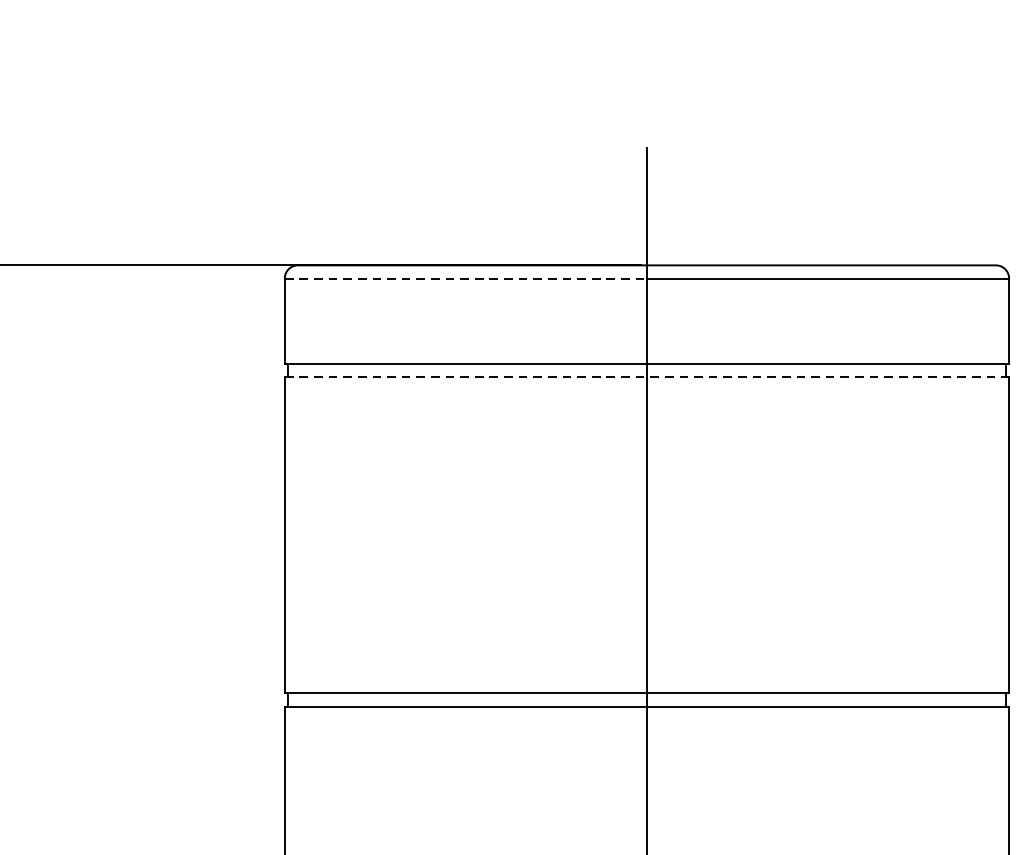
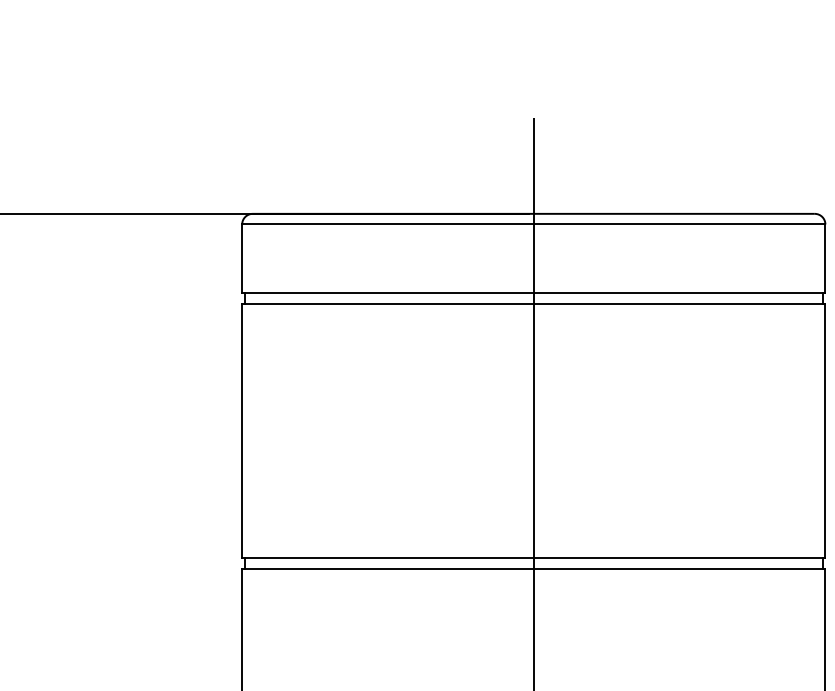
line: (465, 278) -> (387, 224), dashed -> solid
line: (646, 377) -> (533, 304), dashed -> solid

